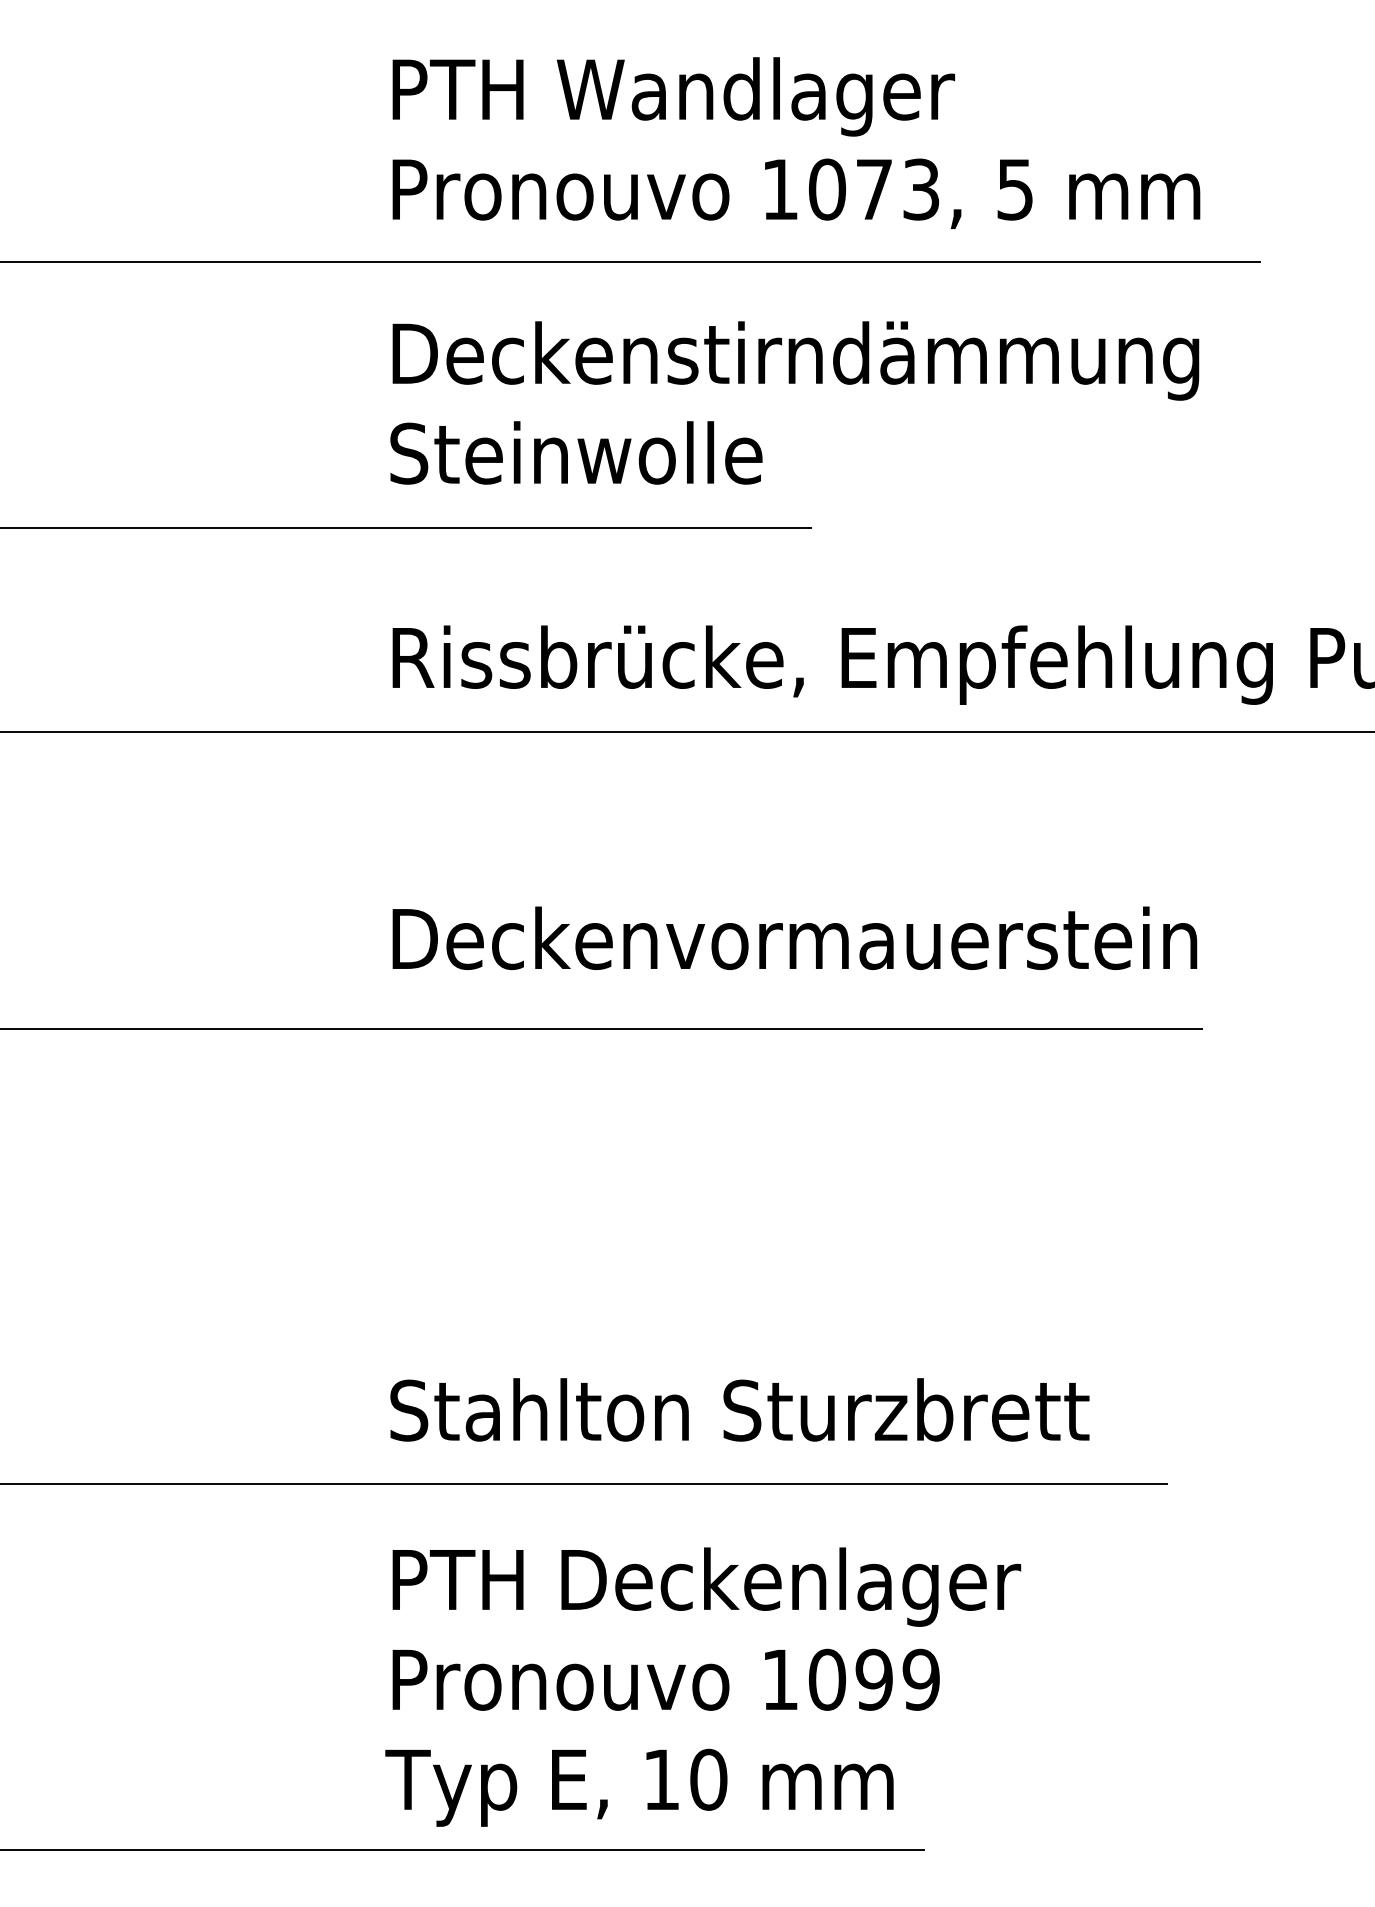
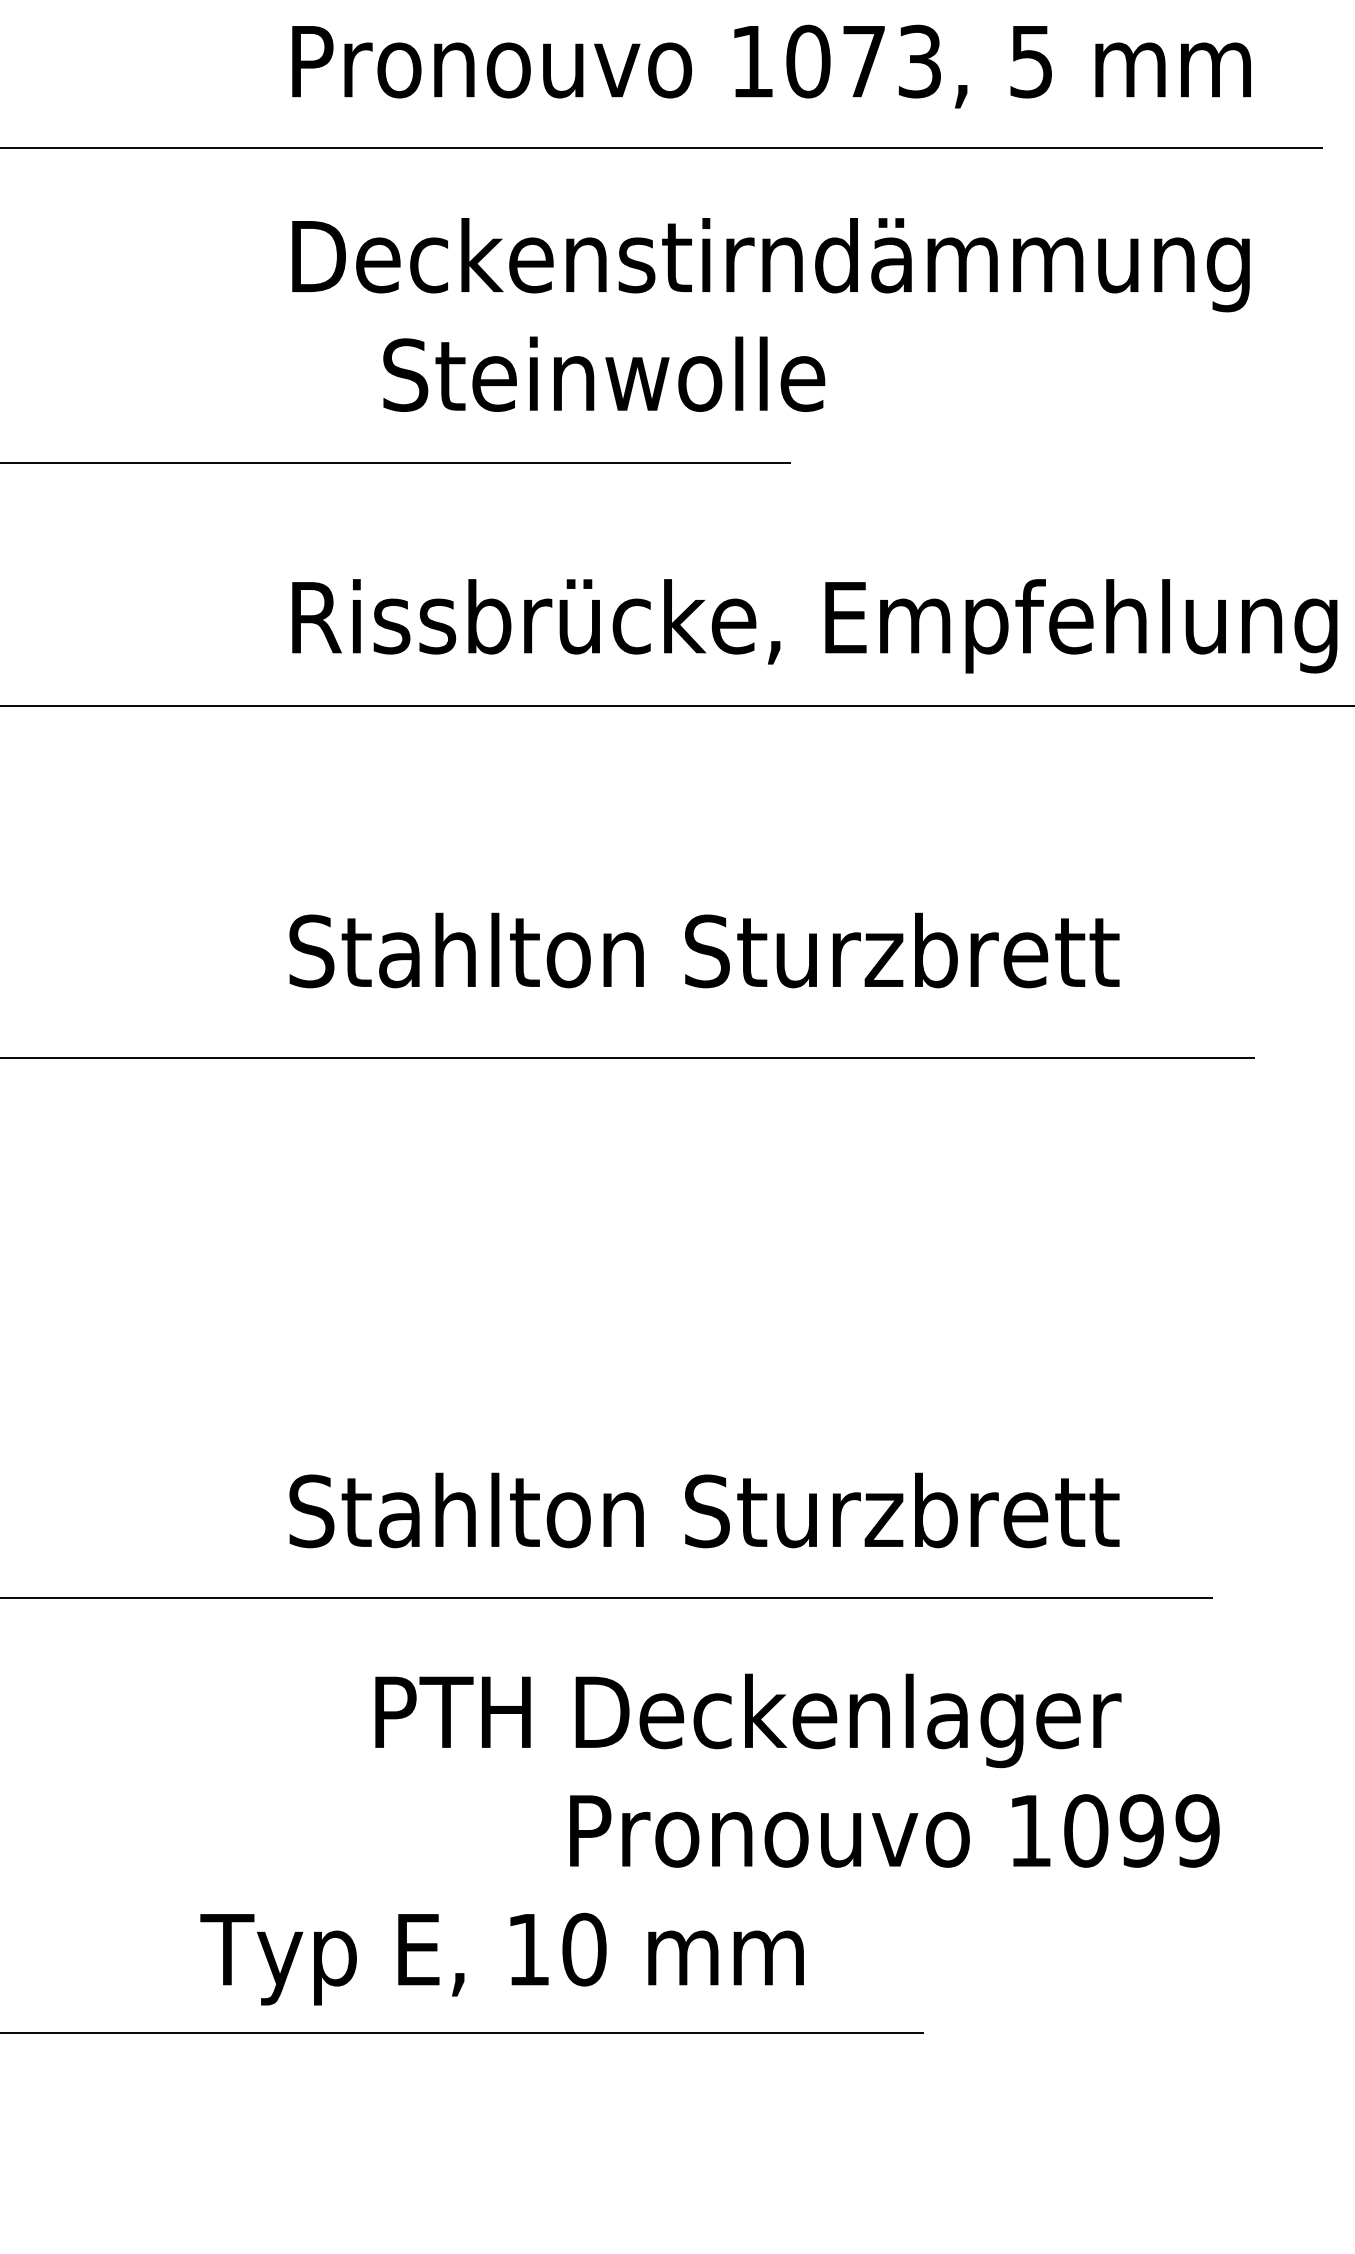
text: (576, 452) -> (604, 373), moved
text: (793, 938) -> (768, 950), Deckenvormauerstein -> Stahlton Sturzbrett
text: (706, 1586) -> (747, 1720), moved
text: (665, 1679) -> (893, 1830), moved
text: (639, 1787) -> (502, 1958), moved

